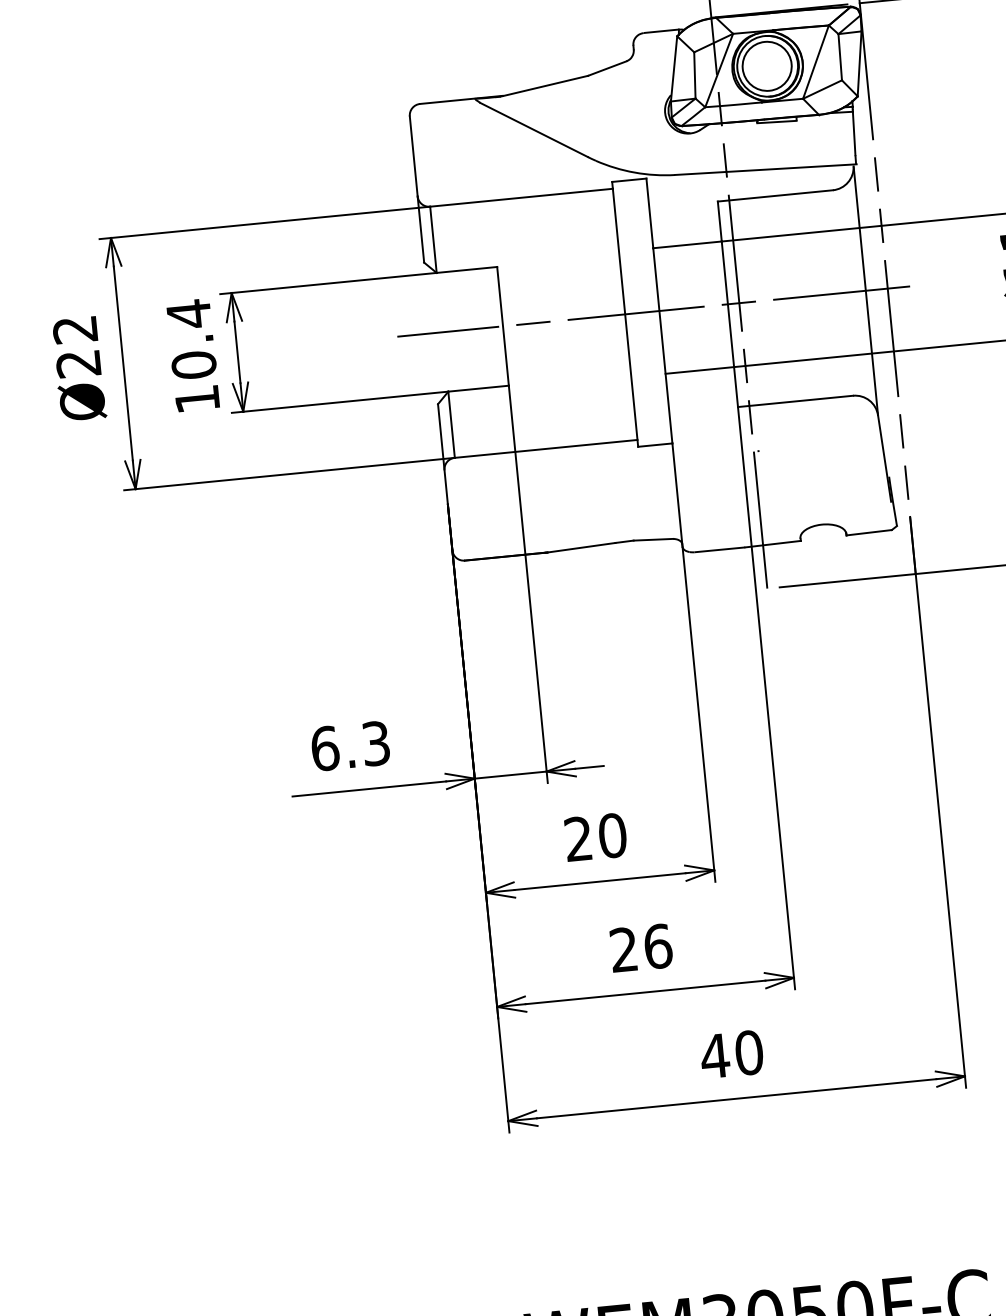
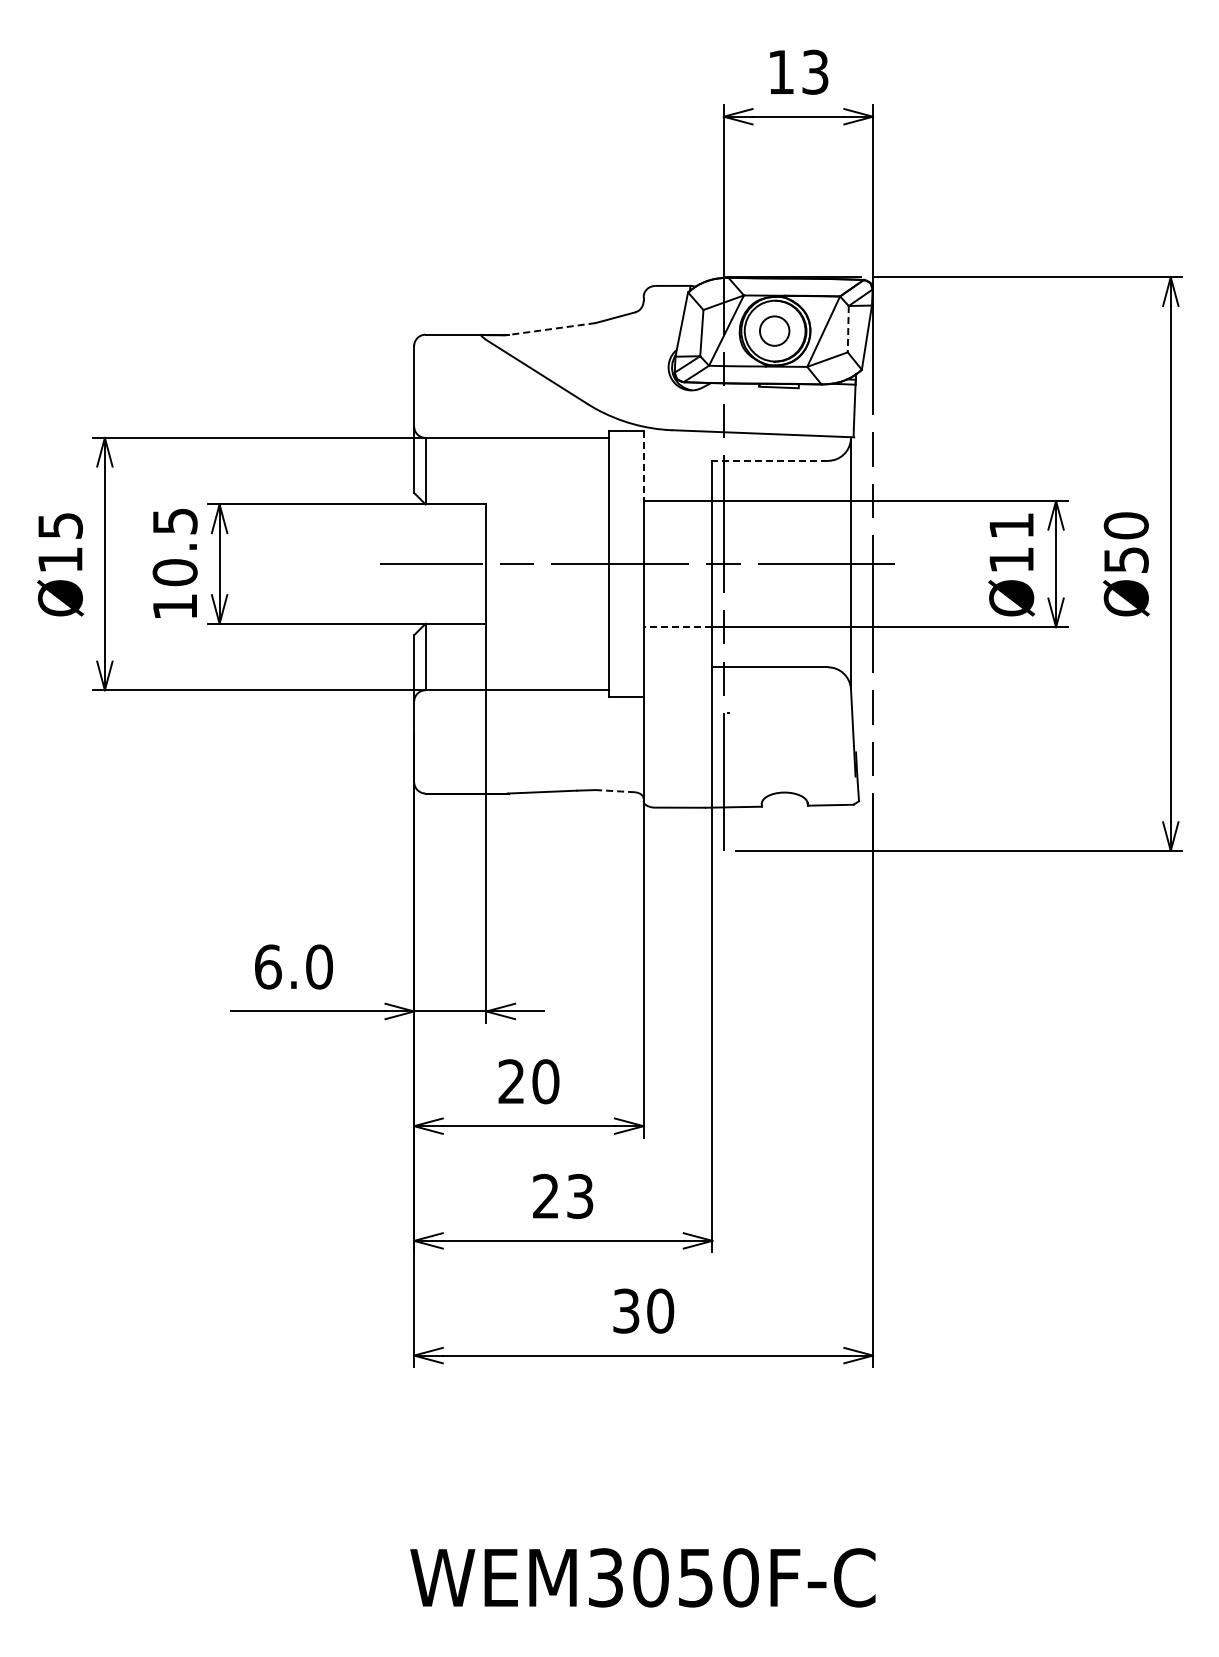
line: (840, 57) -> (848, 329), solid -> dashed
circle: (766, 65) -> (774, 330), size x0.6
line: (544, 86) -> (551, 329), solid -> dashed
line: (775, 195) -> (770, 460), solid -> dashed
line: (649, 213) -> (643, 466), solid -> dashed
text: (189, 314) -> (175, 521), 10.4 -> 10.5
text: (76, 347) -> (59, 543), Ø22 -> Ø15
line: (699, 370) -> (677, 627), solid -> dashed
line: (653, 540) -> (615, 791), solid -> dashed
text: (376, 743) -> (319, 966), 6.3 -> 6.0
text: (658, 945) -> (580, 1195), 26 -> 23
text: (715, 1055) -> (626, 1310), 40 -> 30

